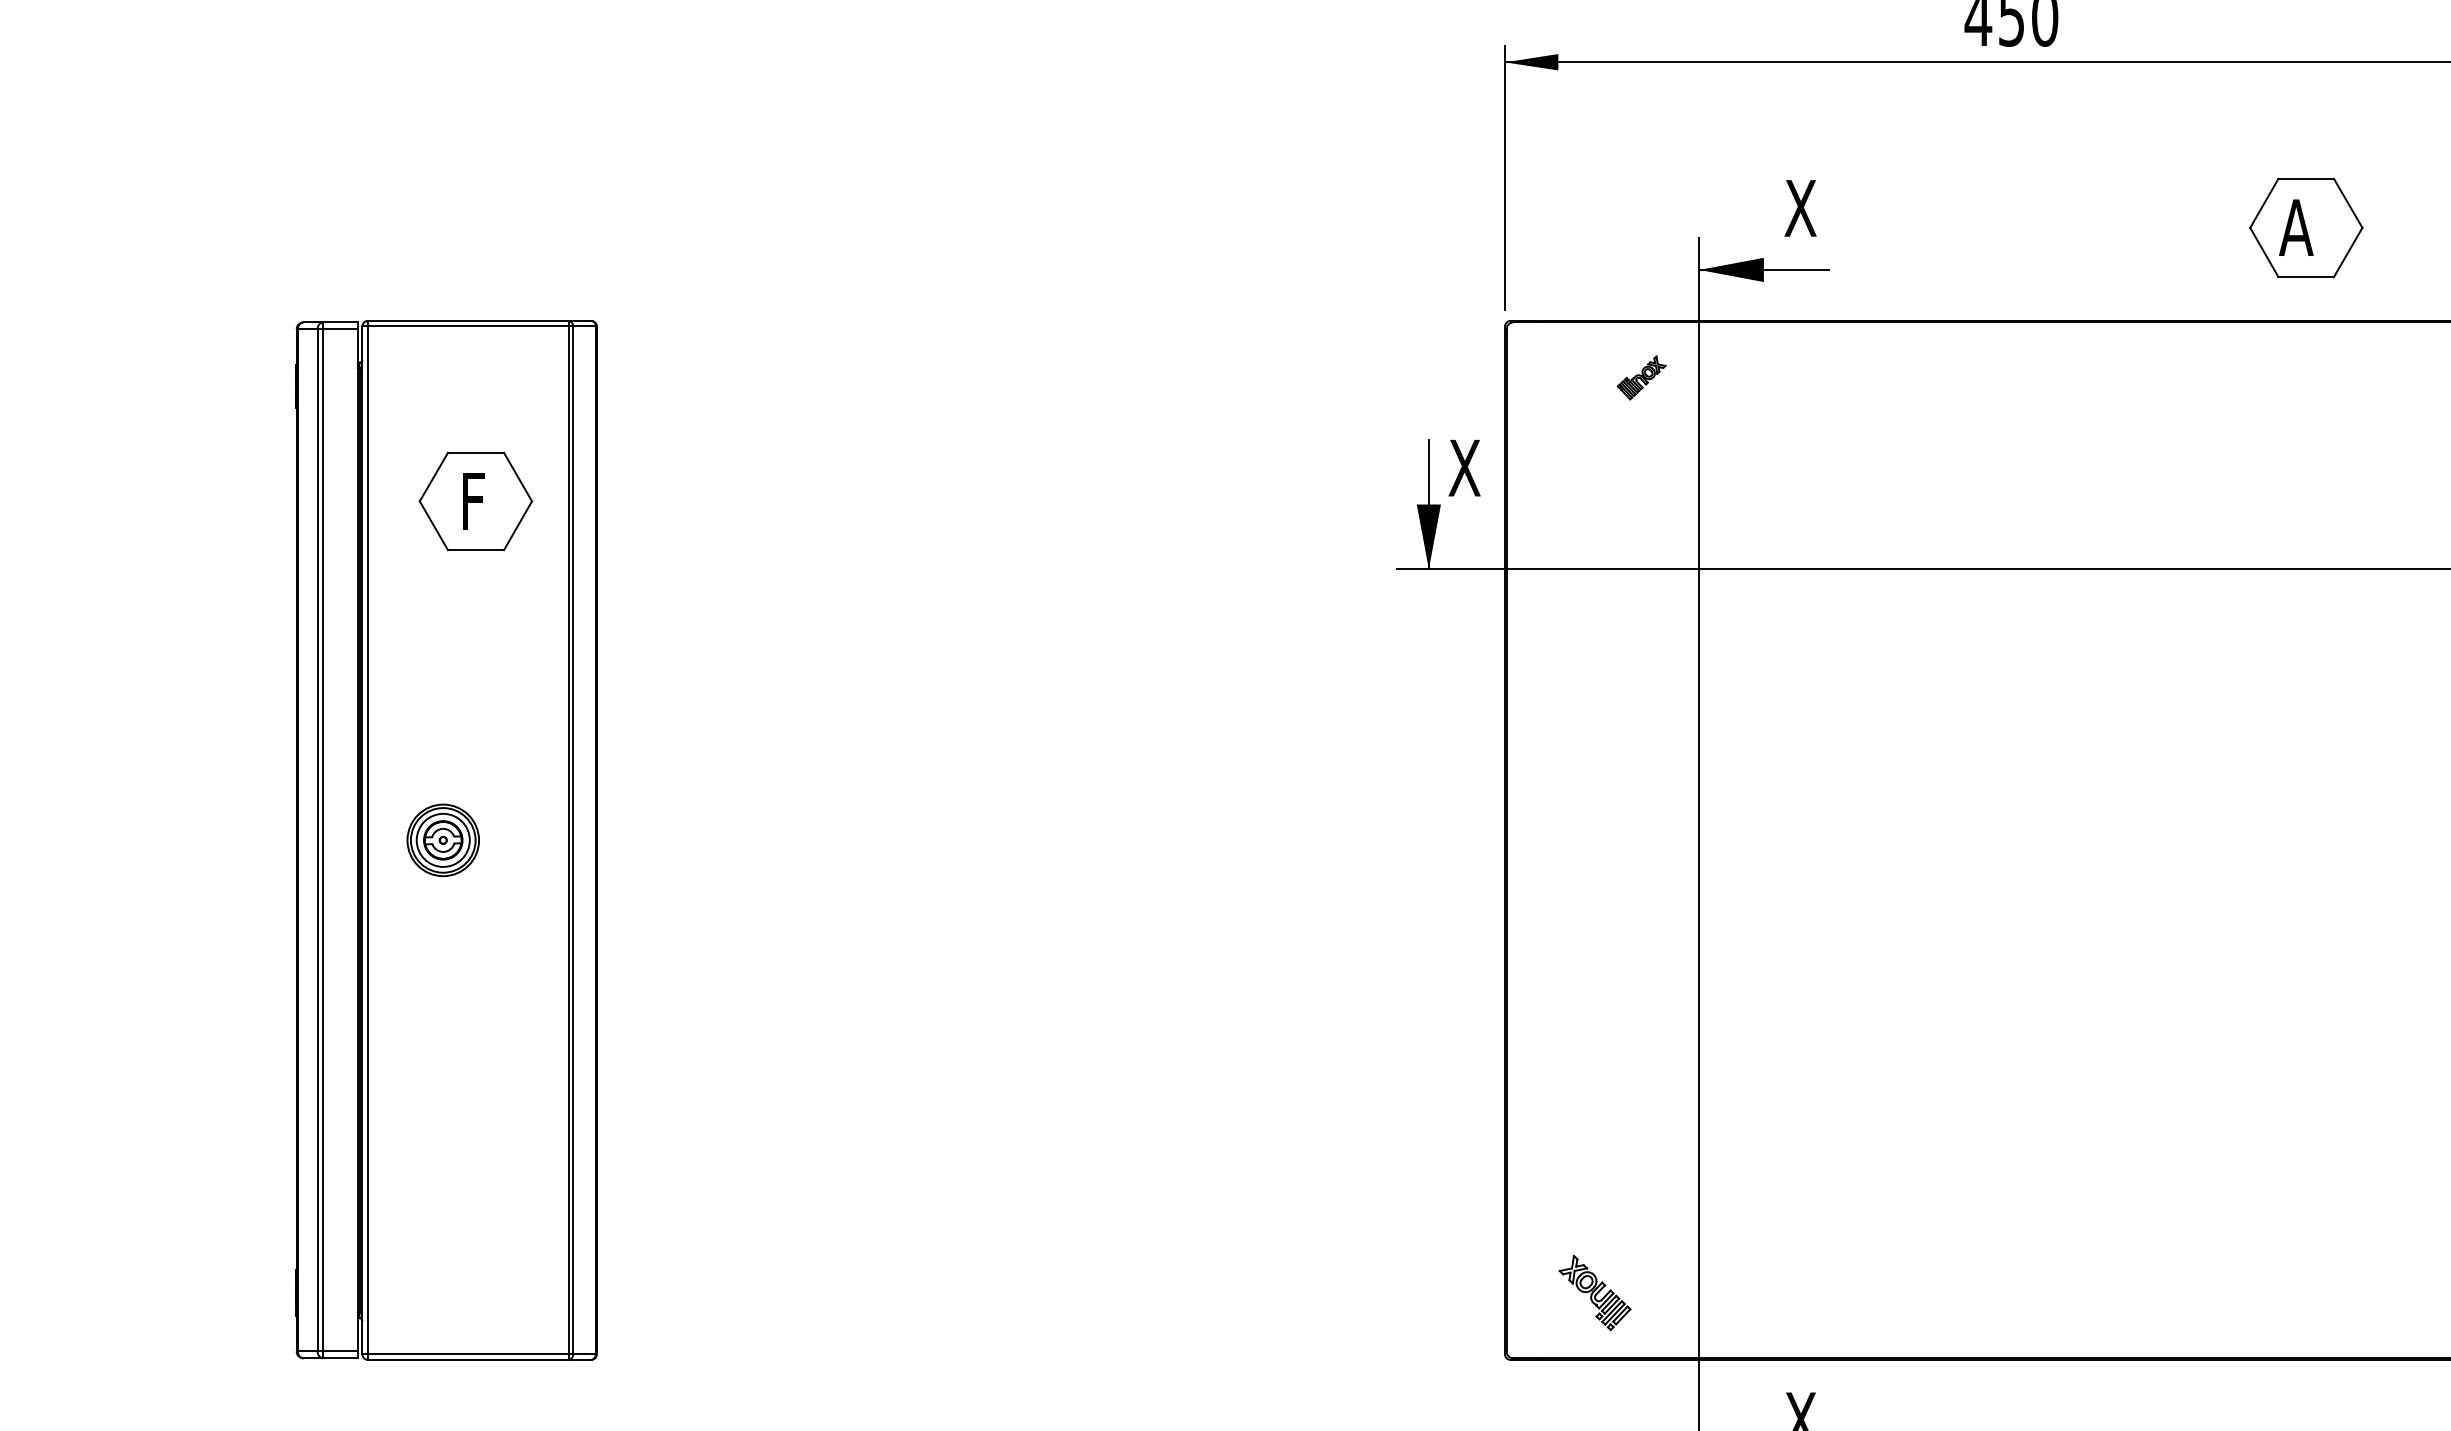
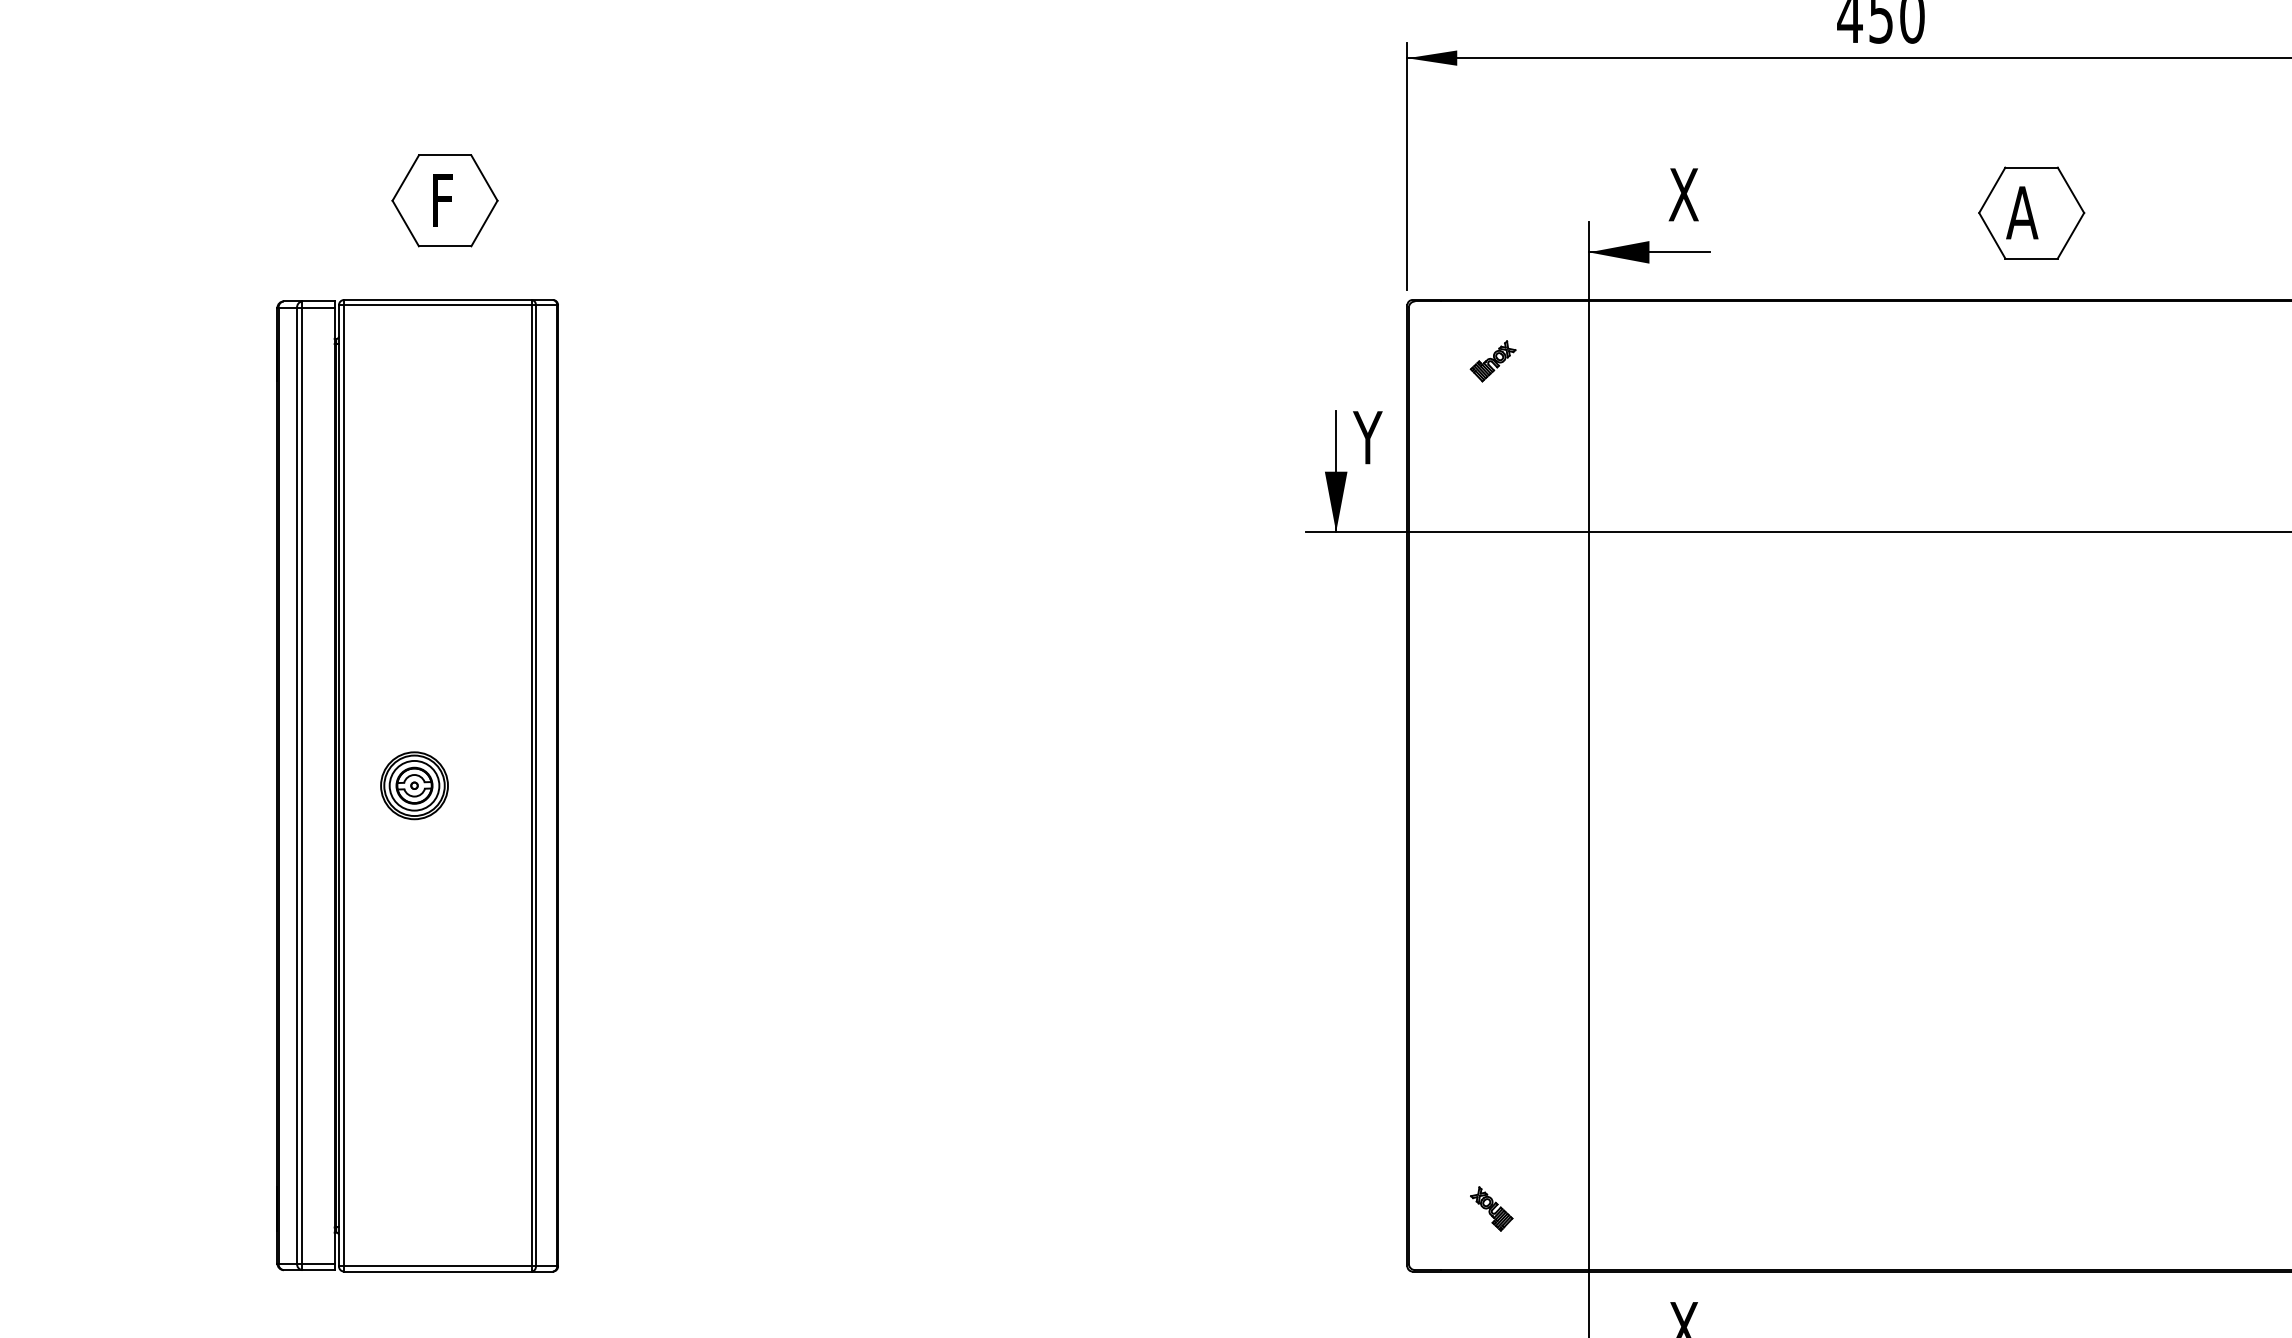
part: (2306, 227) -> (2031, 212), moved
part: (1640, 378) -> (1492, 361), moved
text: (1463, 467) -> (1368, 437), X -> Y
part: (475, 501) -> (444, 200), moved
part: (1594, 1292) -> (1491, 1208), size x0.62

